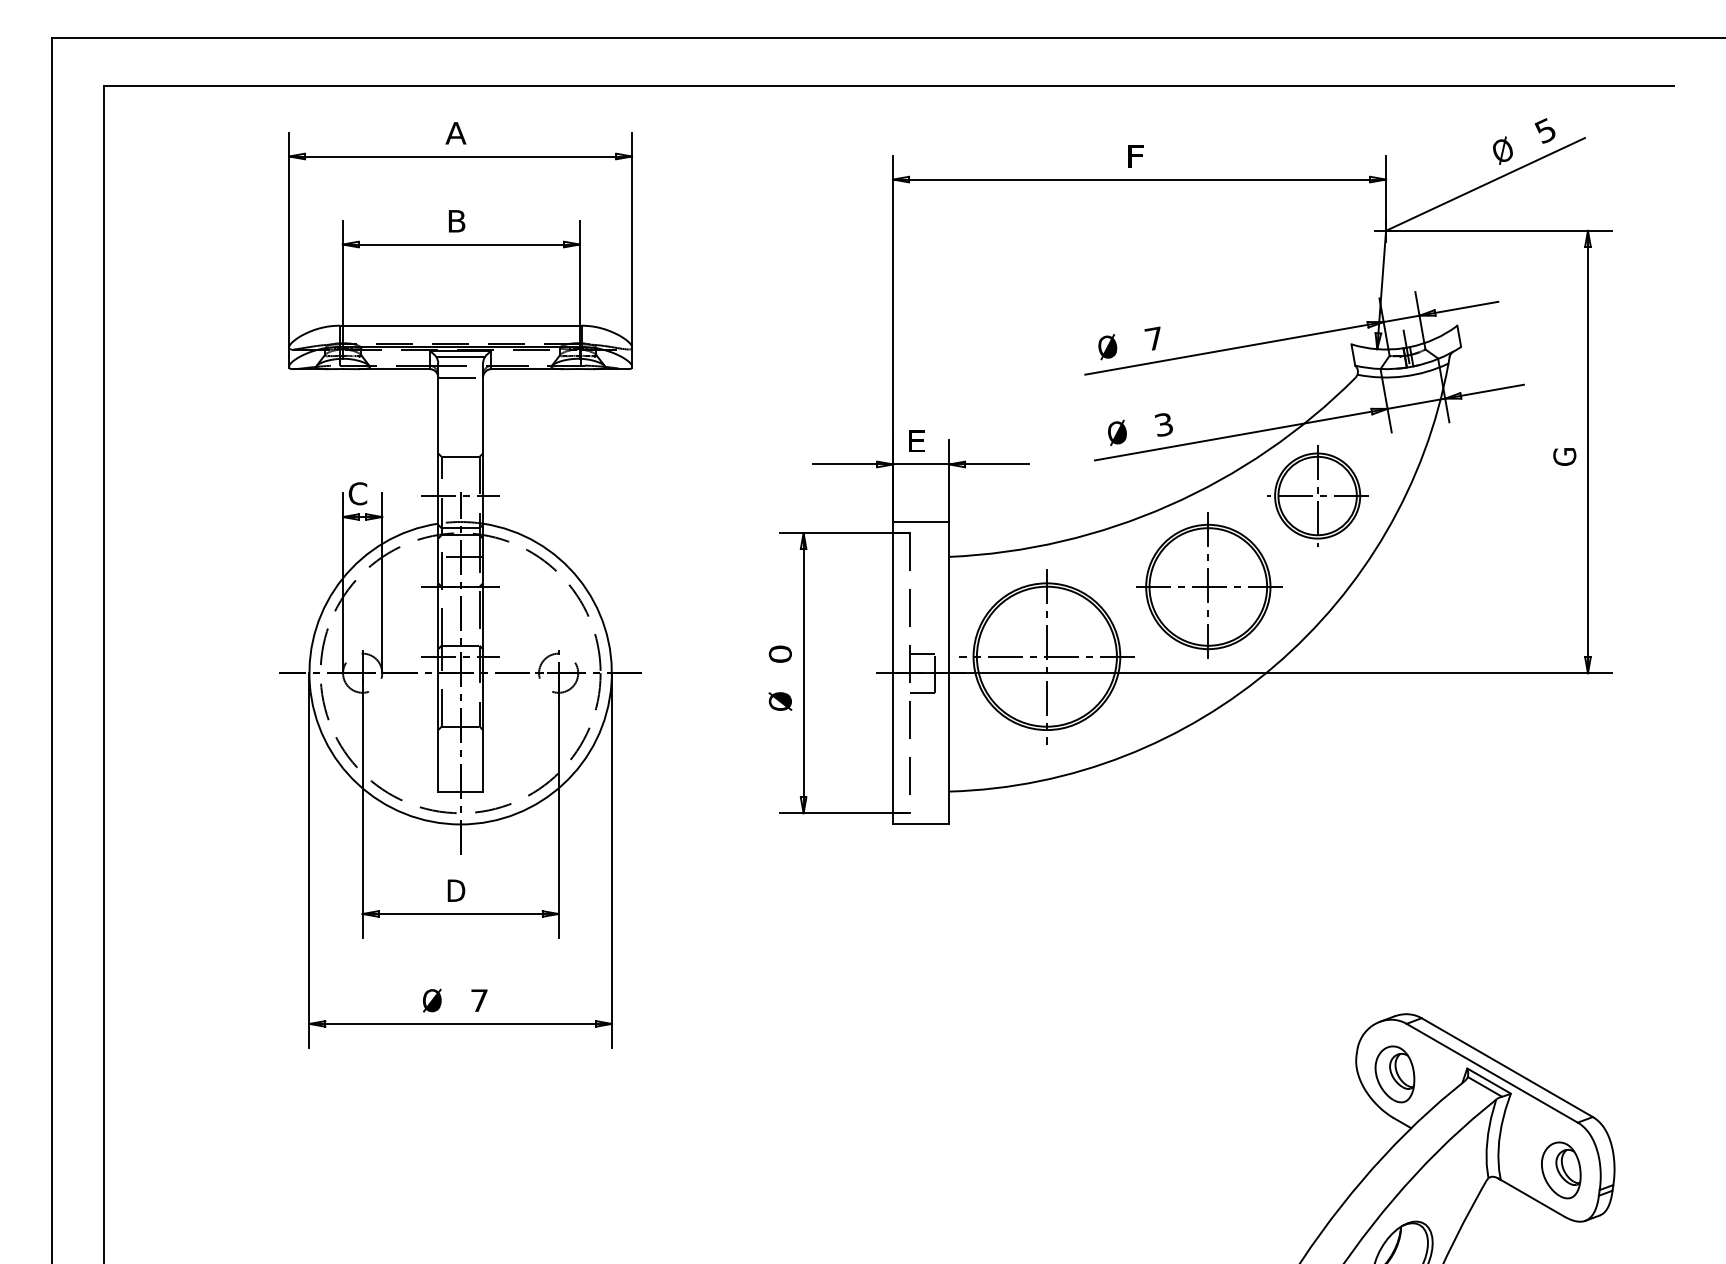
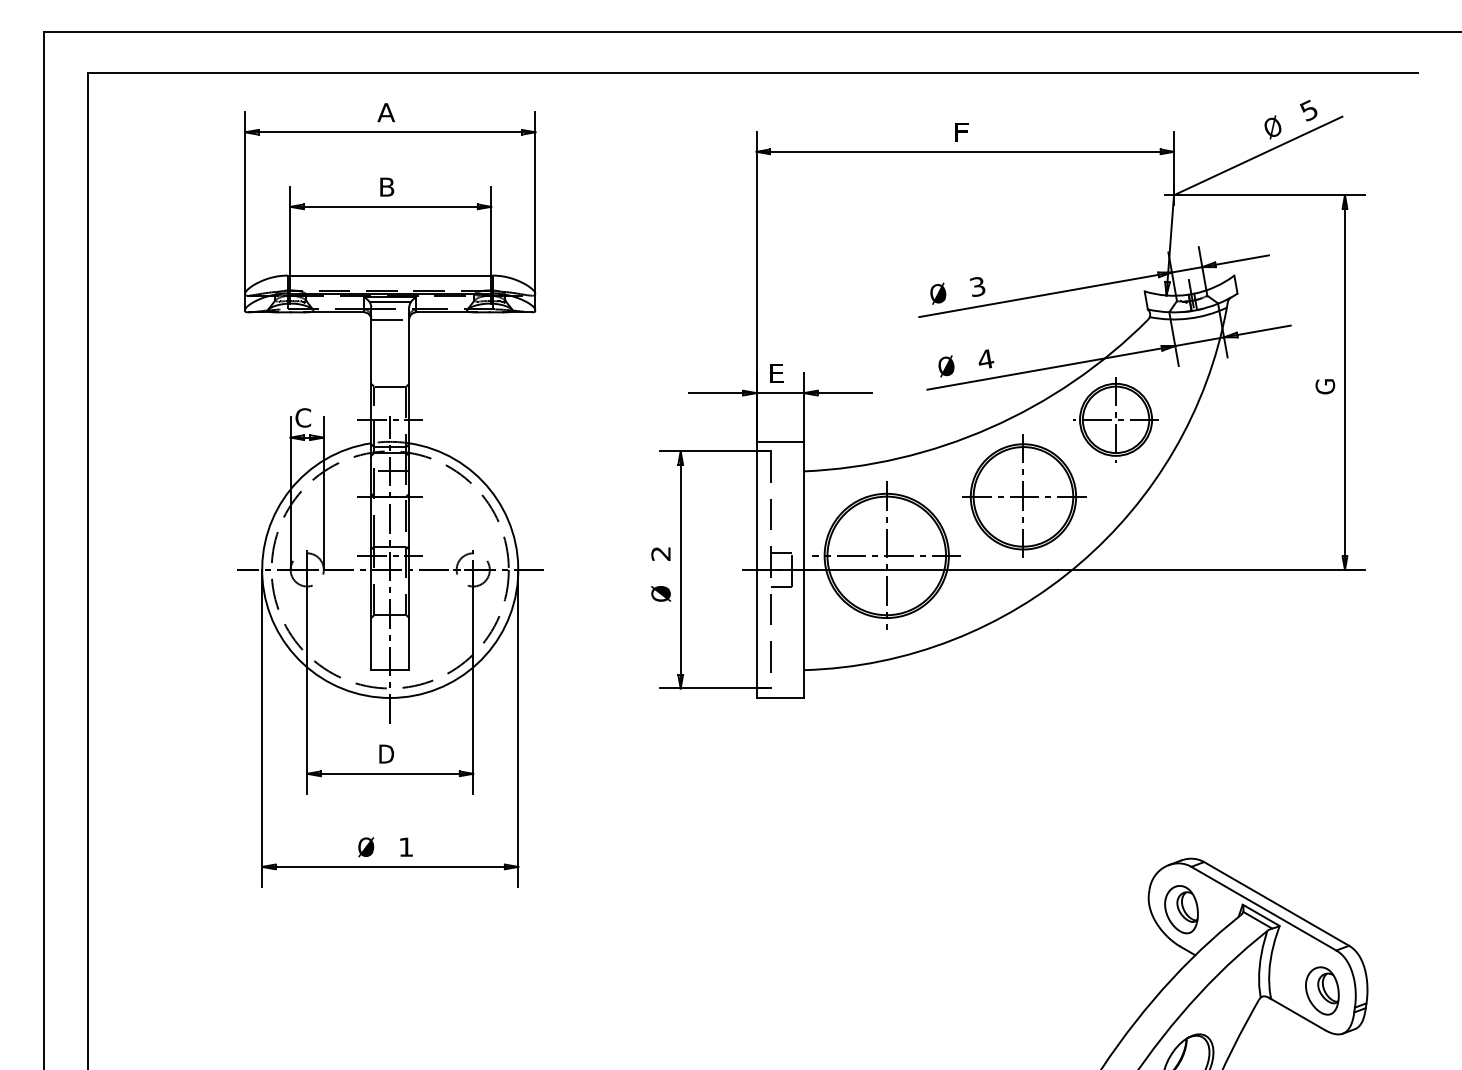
text: (1153, 338) -> (977, 286), 7 -> 3
text: (1163, 424) -> (985, 359), 3 -> 4
text: (779, 653) -> (660, 553), 0 -> 2
text: (479, 1000) -> (406, 847), 7 -> 1

